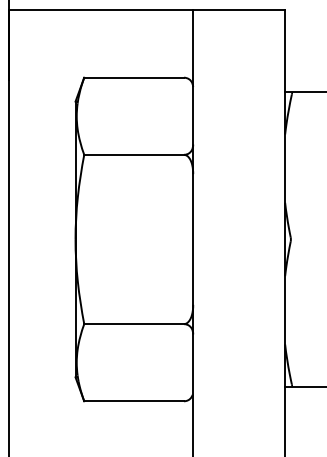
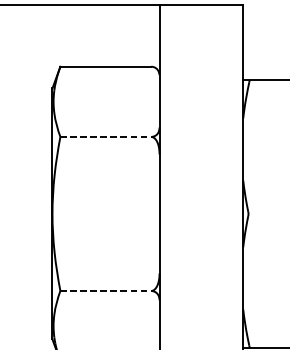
line: (134, 154) -> (106, 136), solid -> dashed
line: (134, 324) -> (106, 291), solid -> dashed

